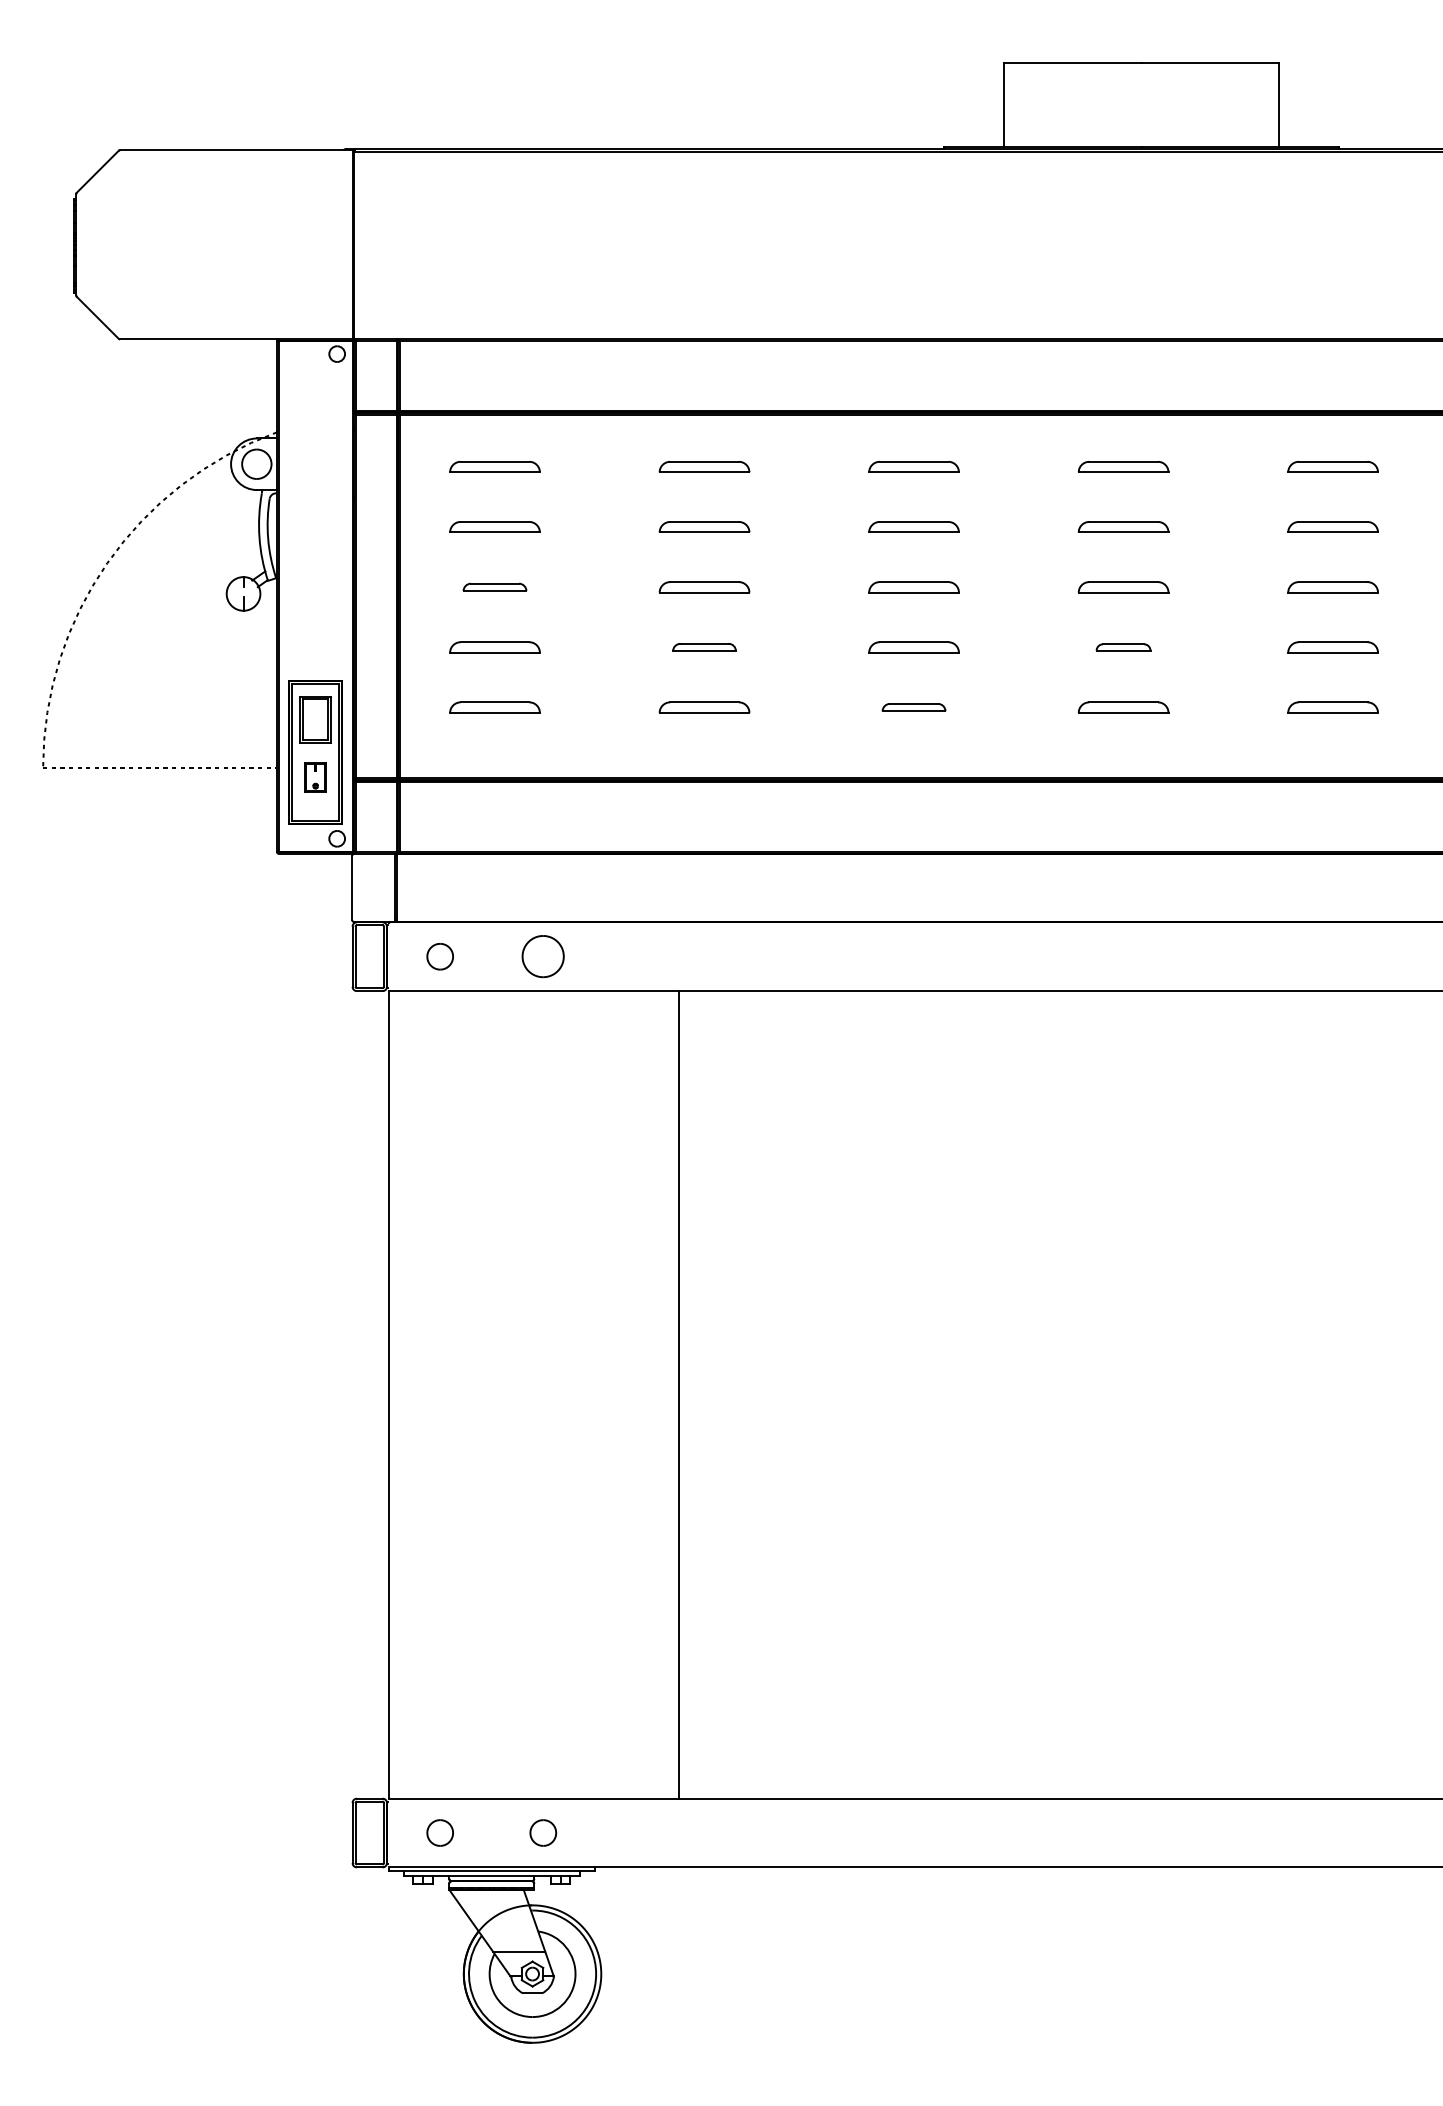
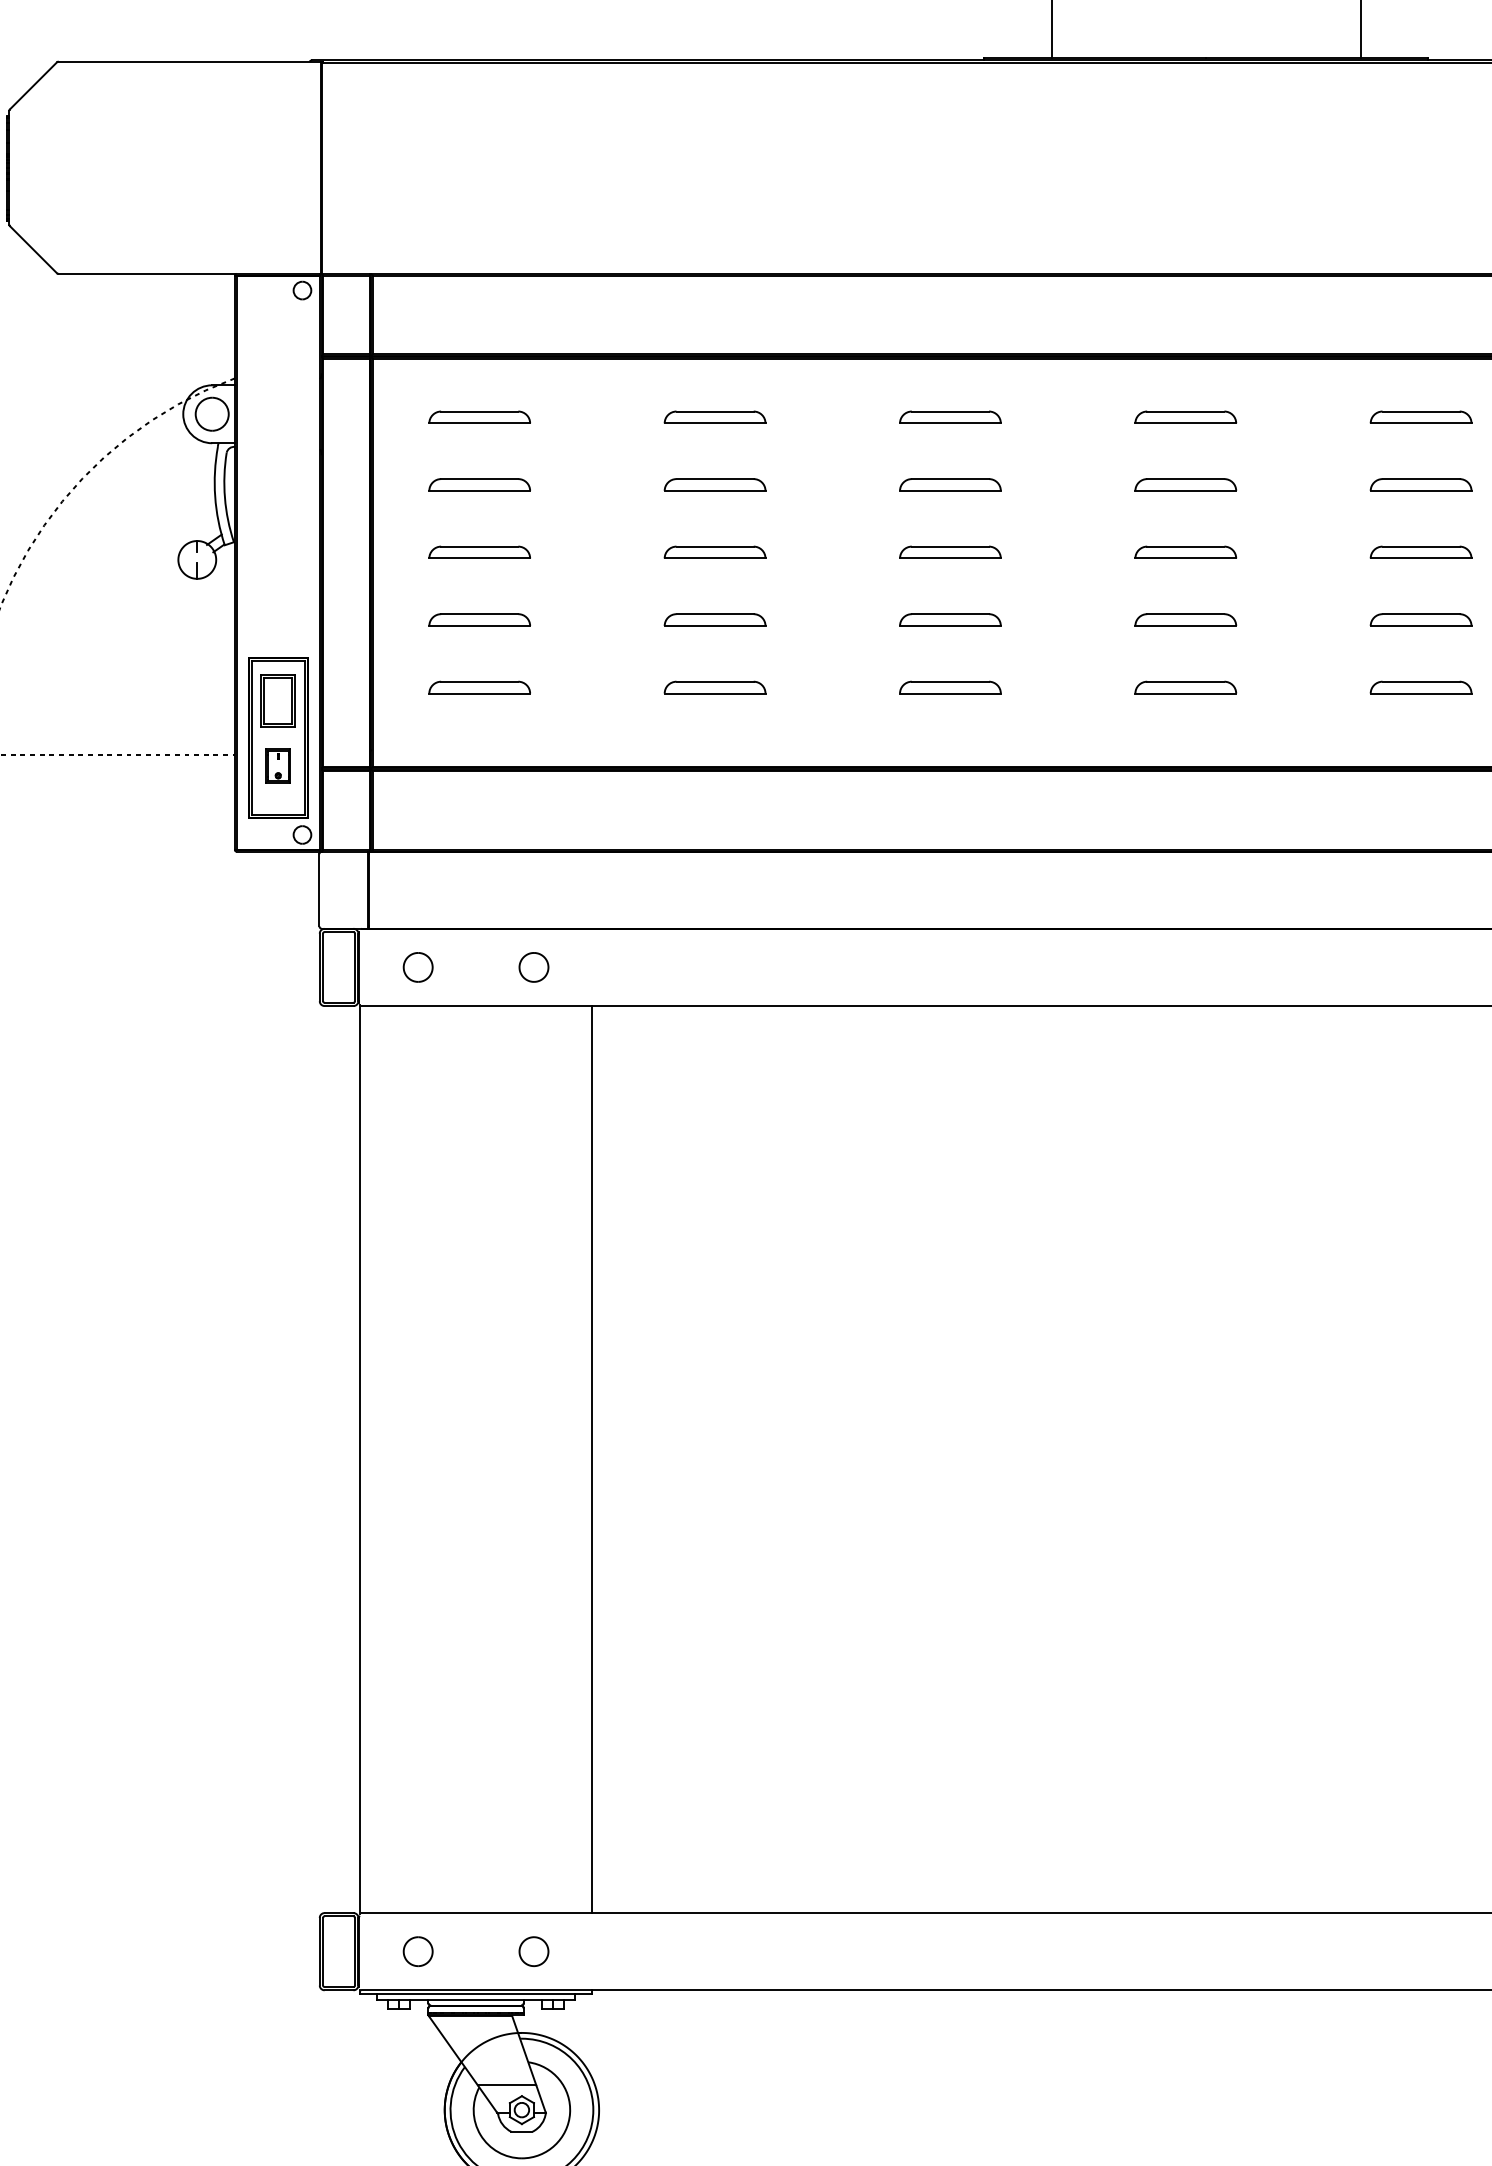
part: (494, 587) -> (479, 552), size x1.43
part: (704, 647) -> (715, 620), size x1.43
part: (1123, 647) -> (1185, 620), size x1.67
part: (913, 707) -> (949, 687), size x1.43
part: (543, 956) -> (534, 967), size x0.62
line: (678, 1394) -> (591, 1459), moved

